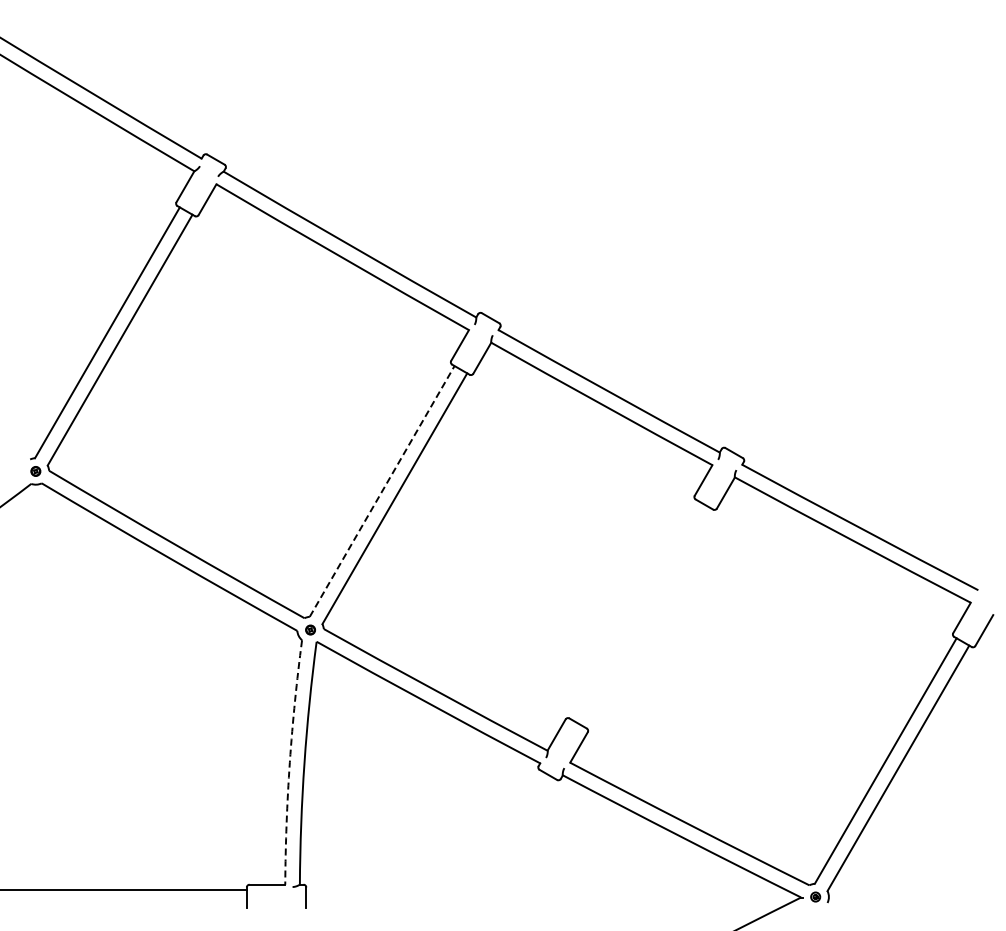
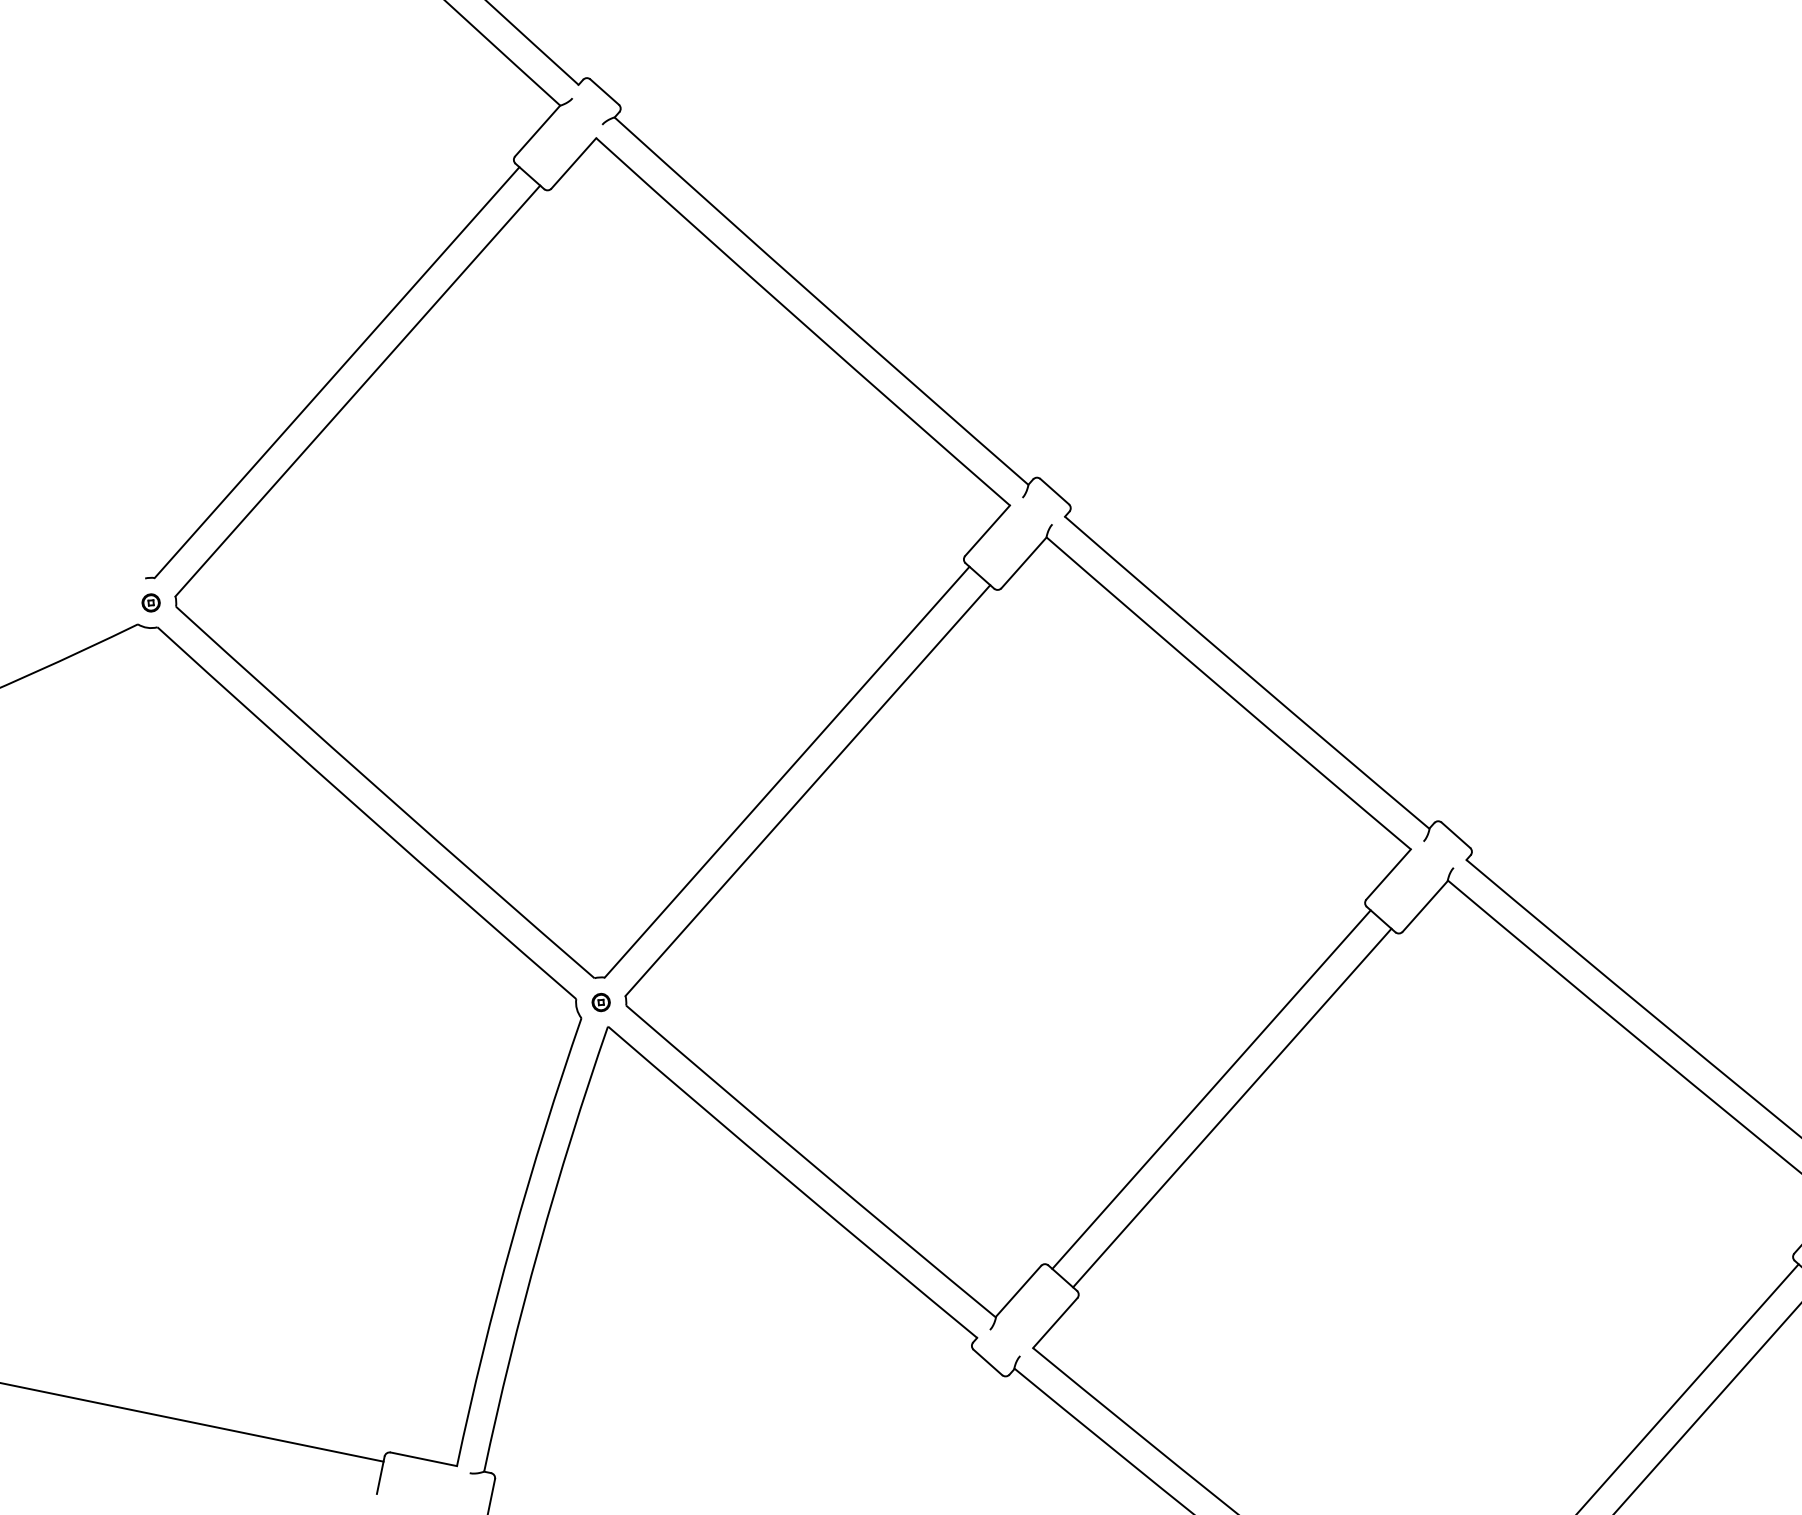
line: (382, 491) -> (787, 772), dashed -> solid
line: (634, 609) -> (1211, 1087), added
line: (647, 617) -> (1232, 1107), added
arc: (289, 762) -> (511, 1240), dashed -> solid

